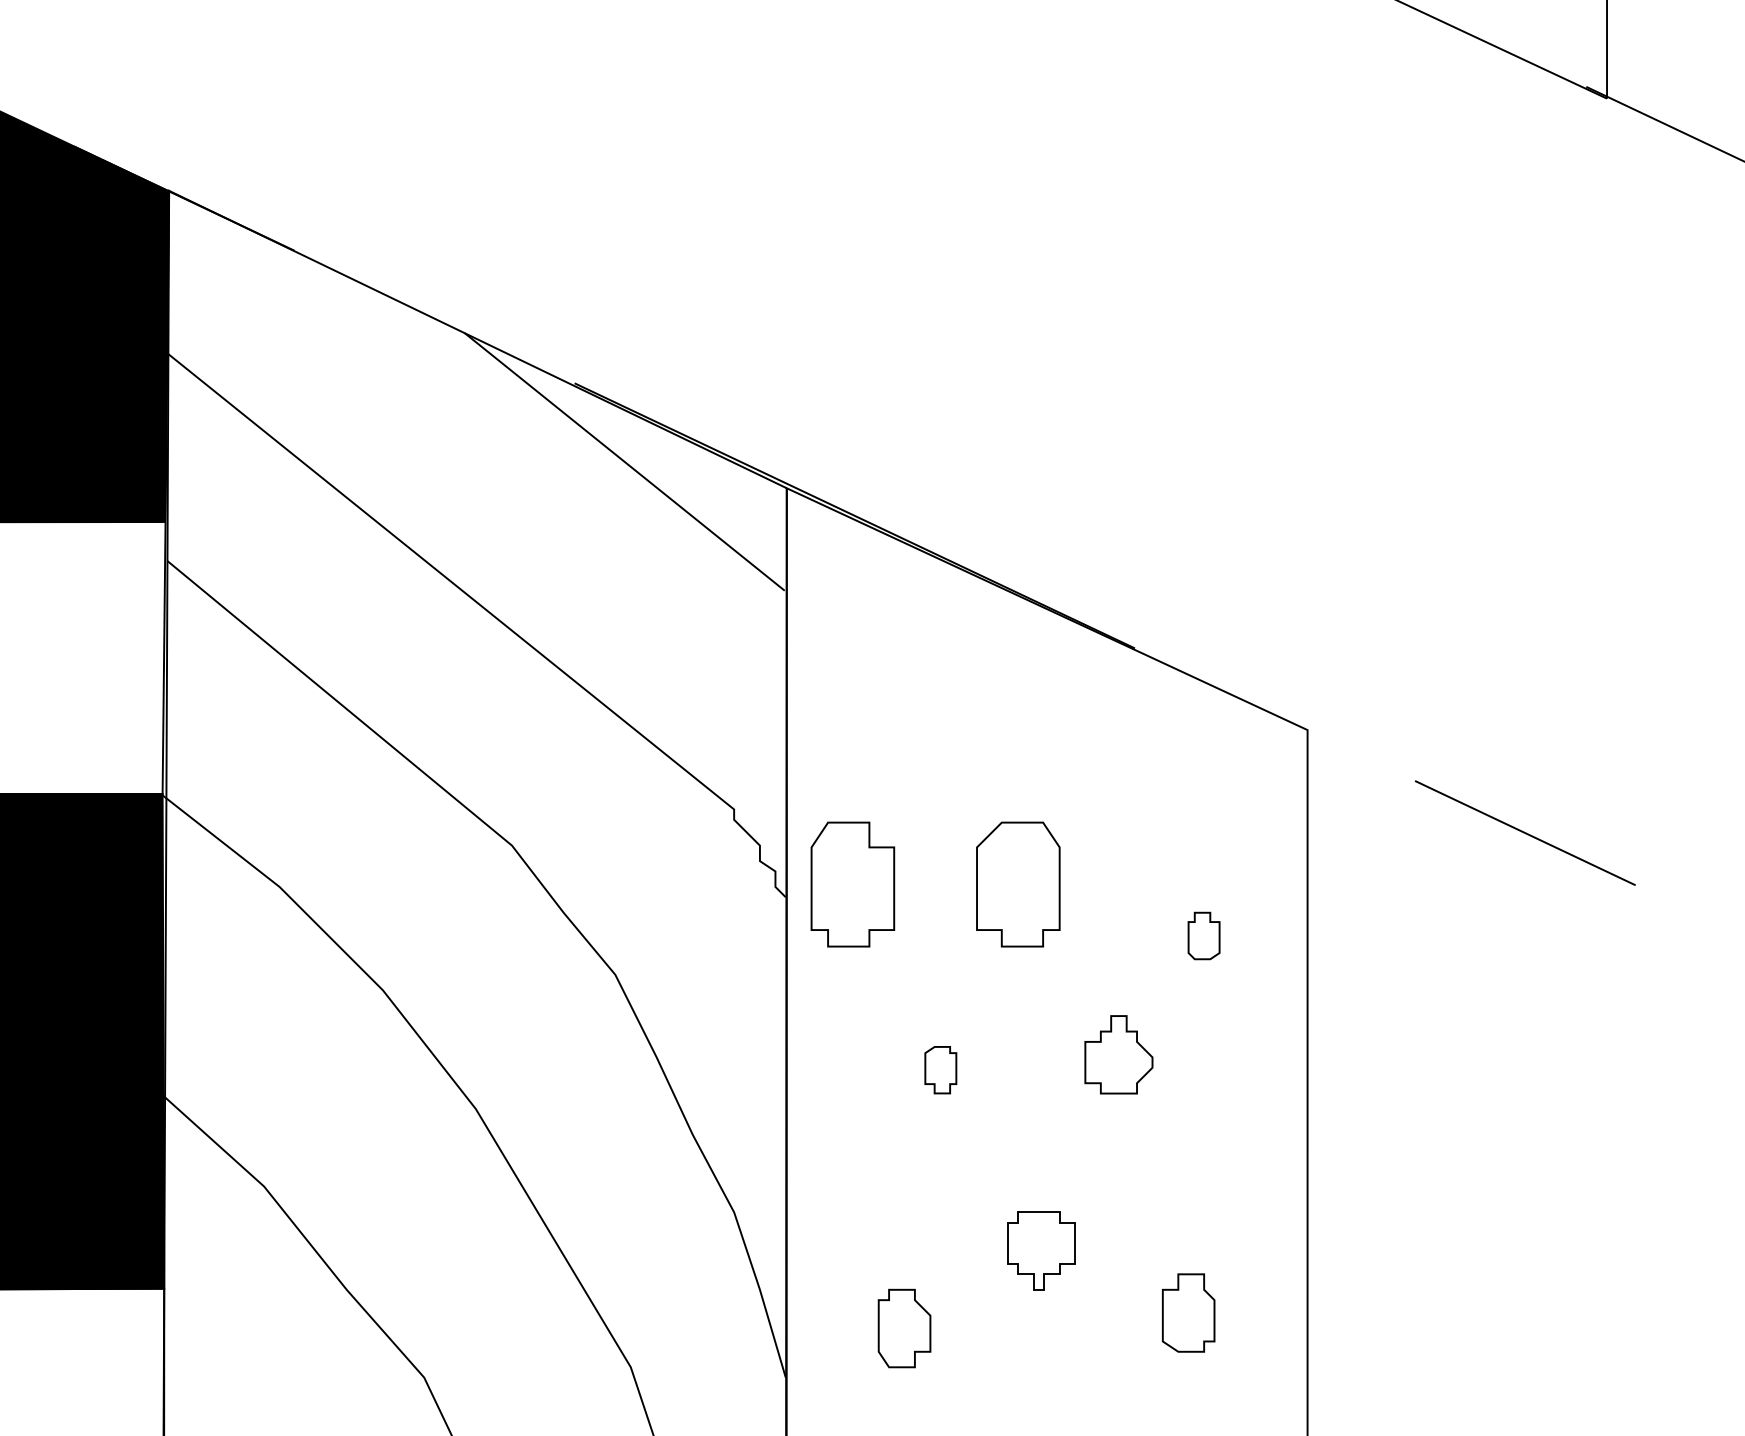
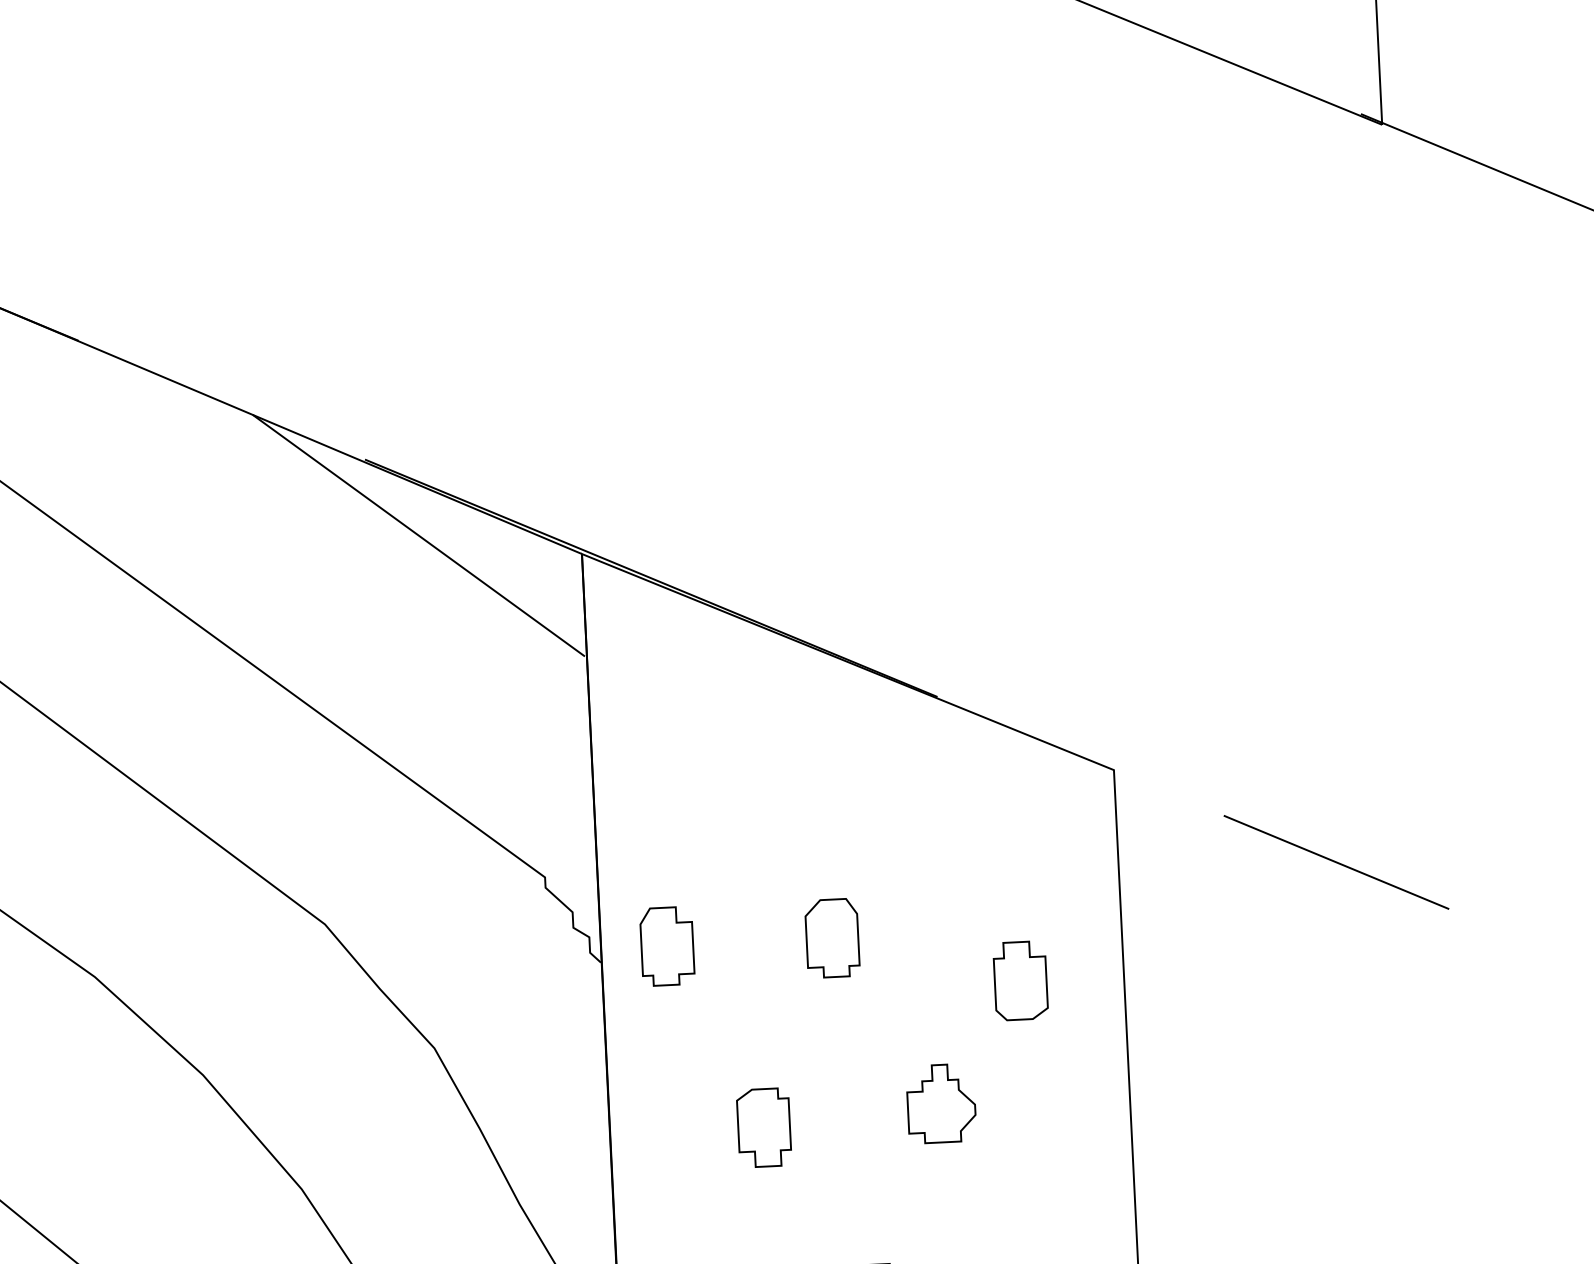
part: (852, 883) -> (666, 945), size x0.62
part: (1017, 883) -> (831, 937), size x0.62
part: (1203, 935) -> (1020, 980), size x1.67
part: (940, 1069) -> (763, 1127), size x1.67

